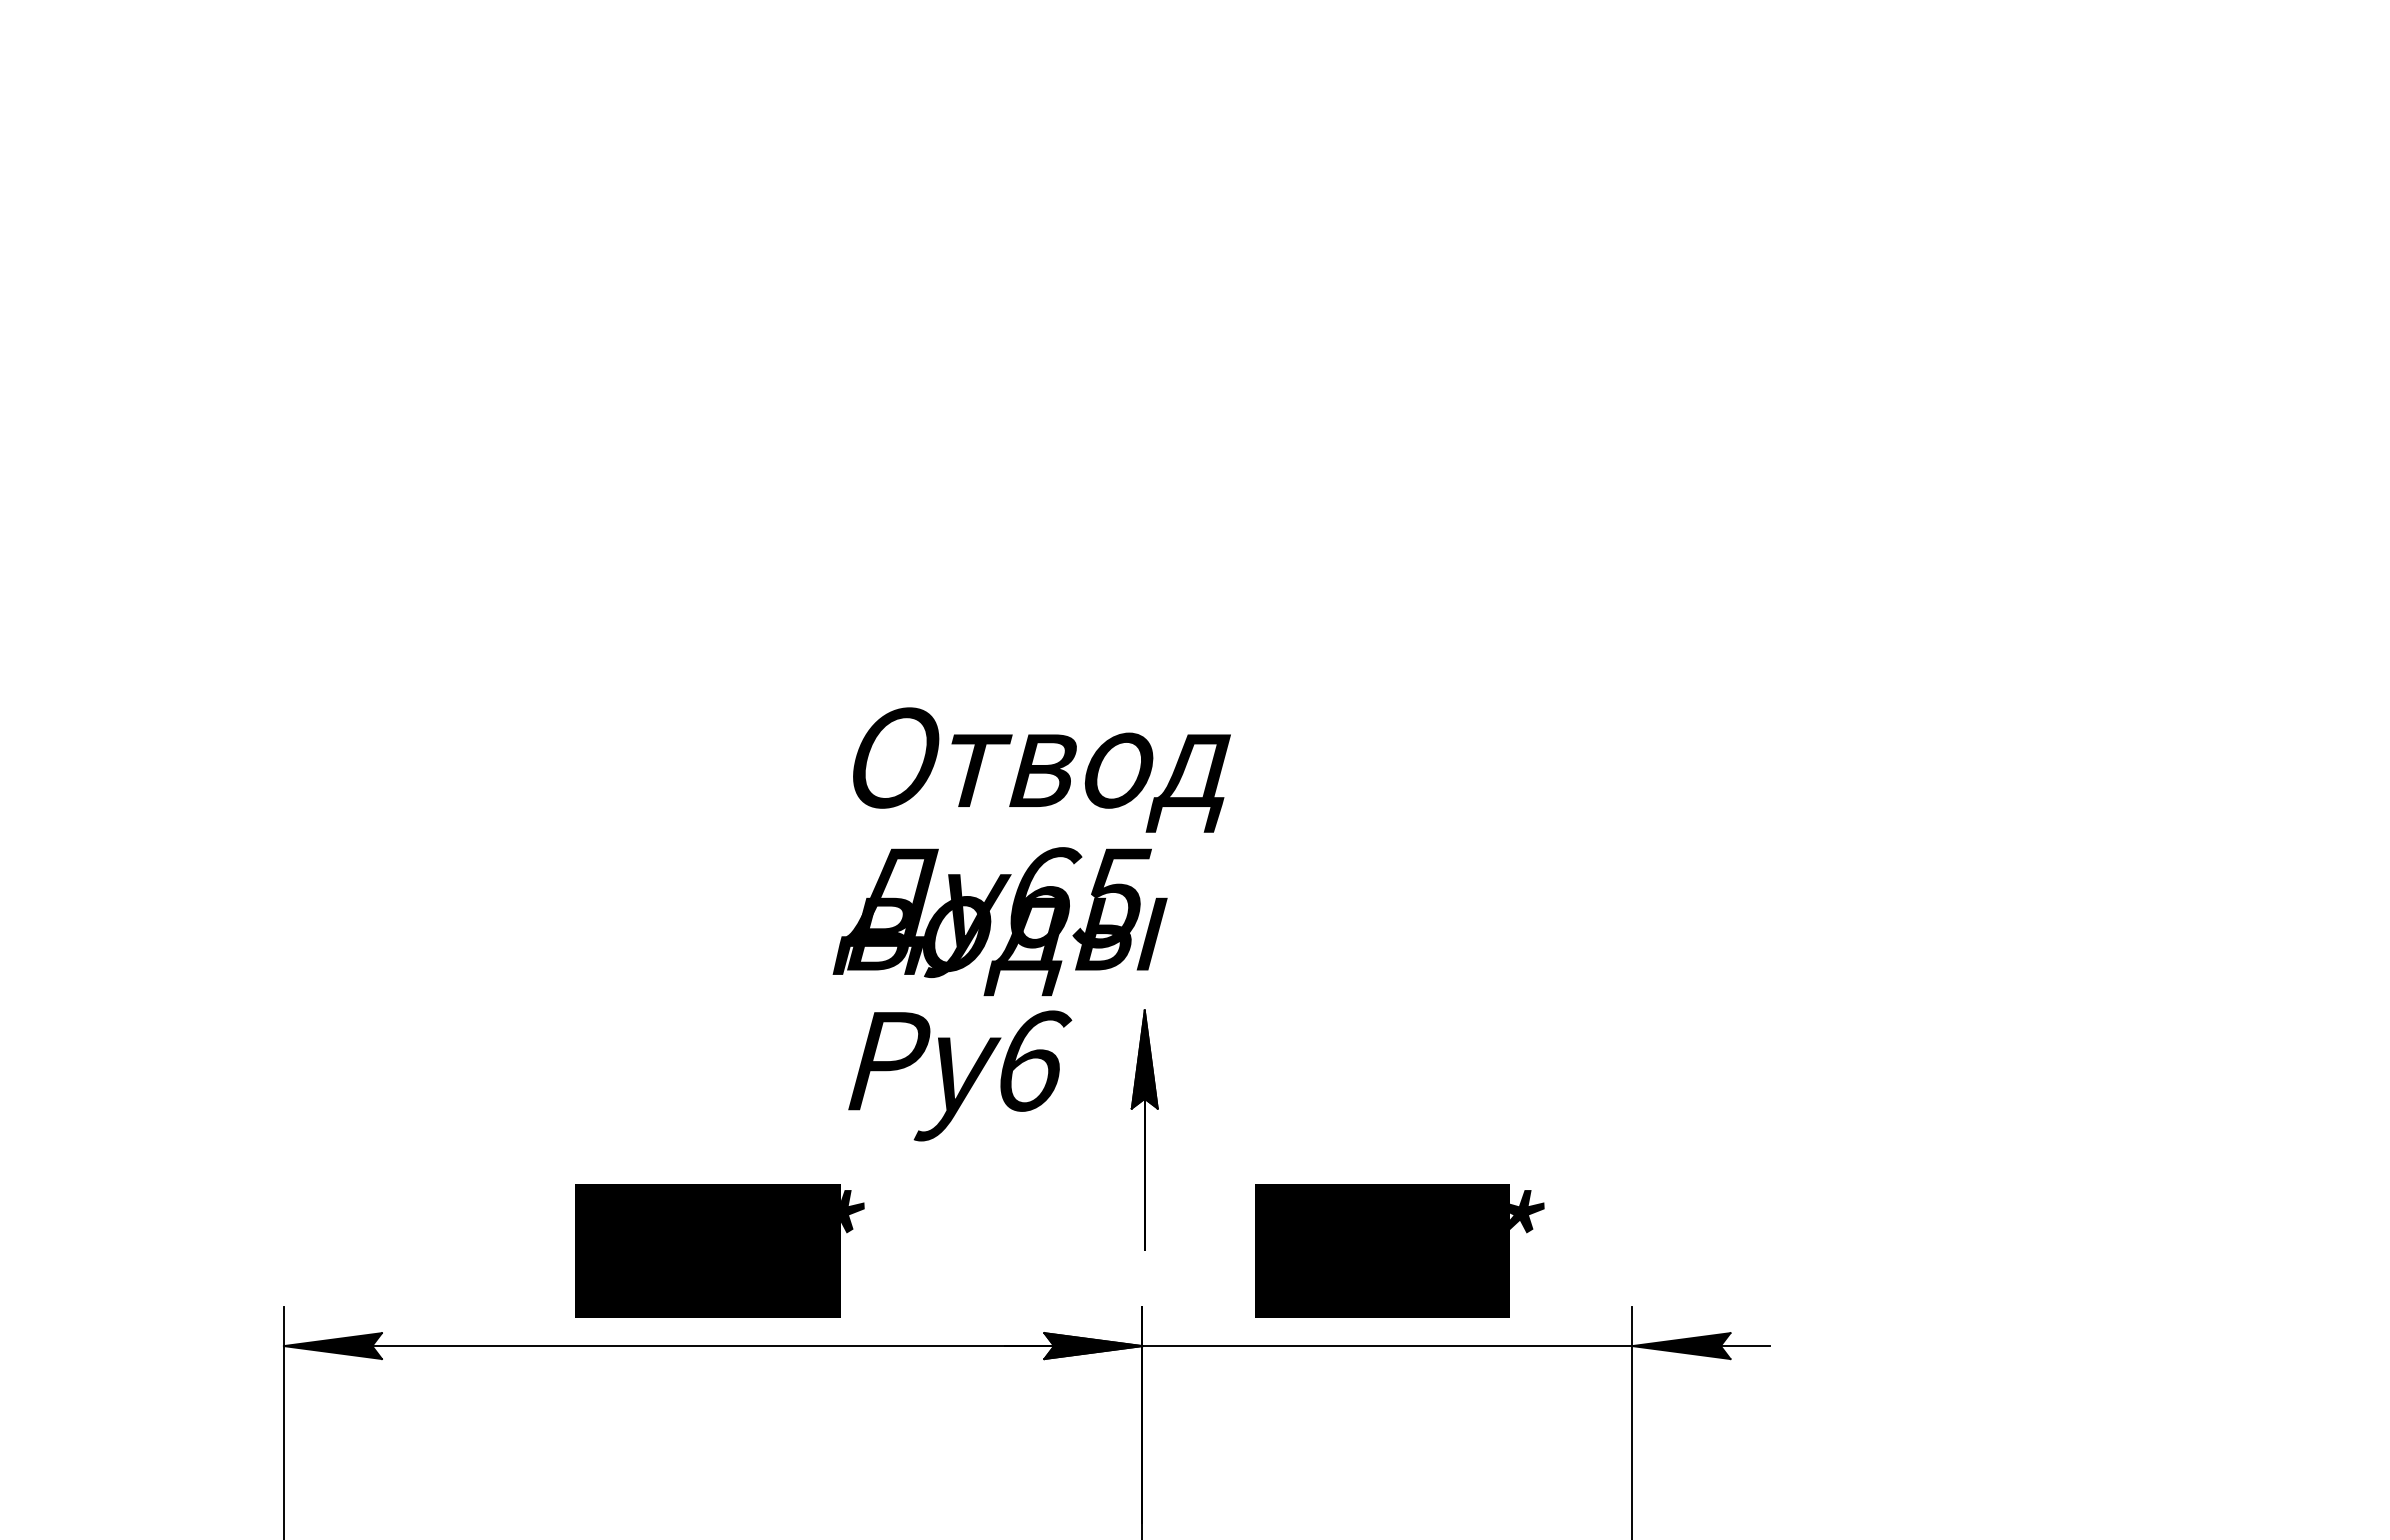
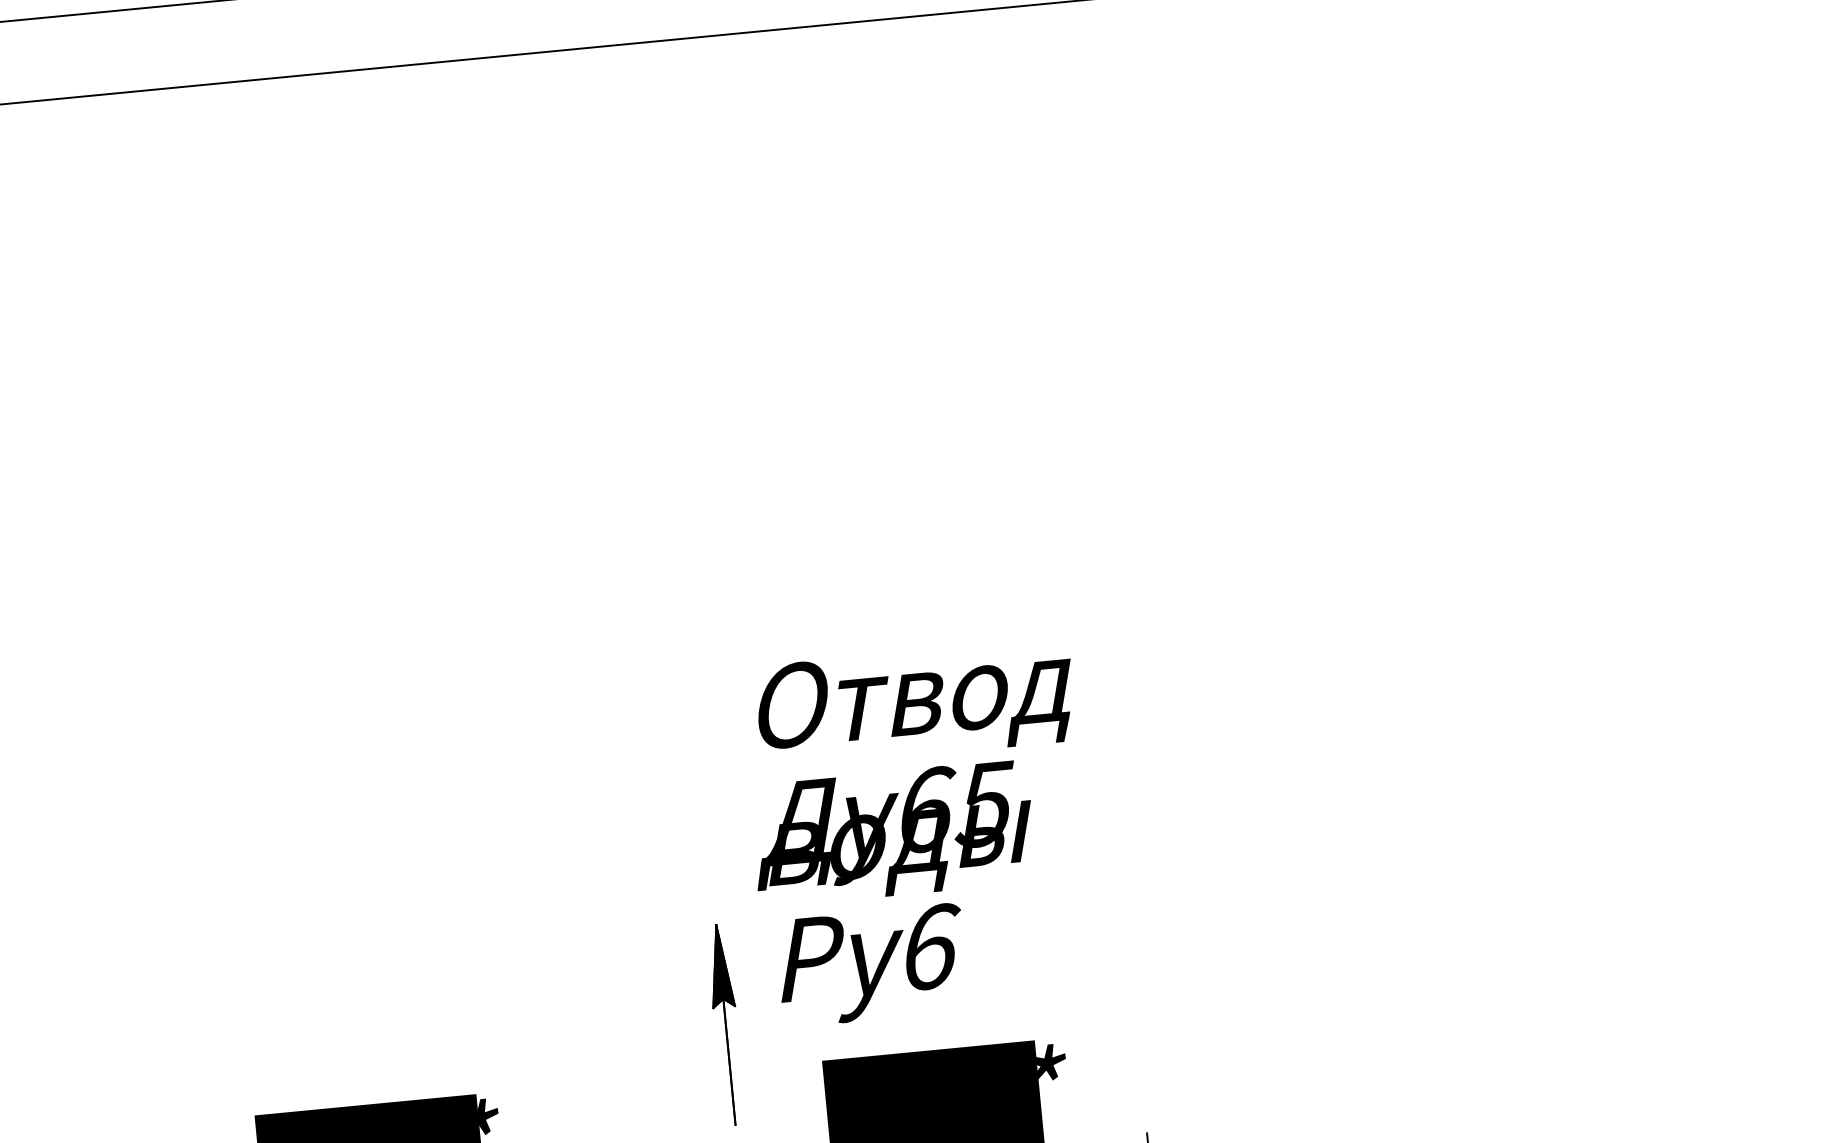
text: (1031, 924) -> (919, 833), moved

